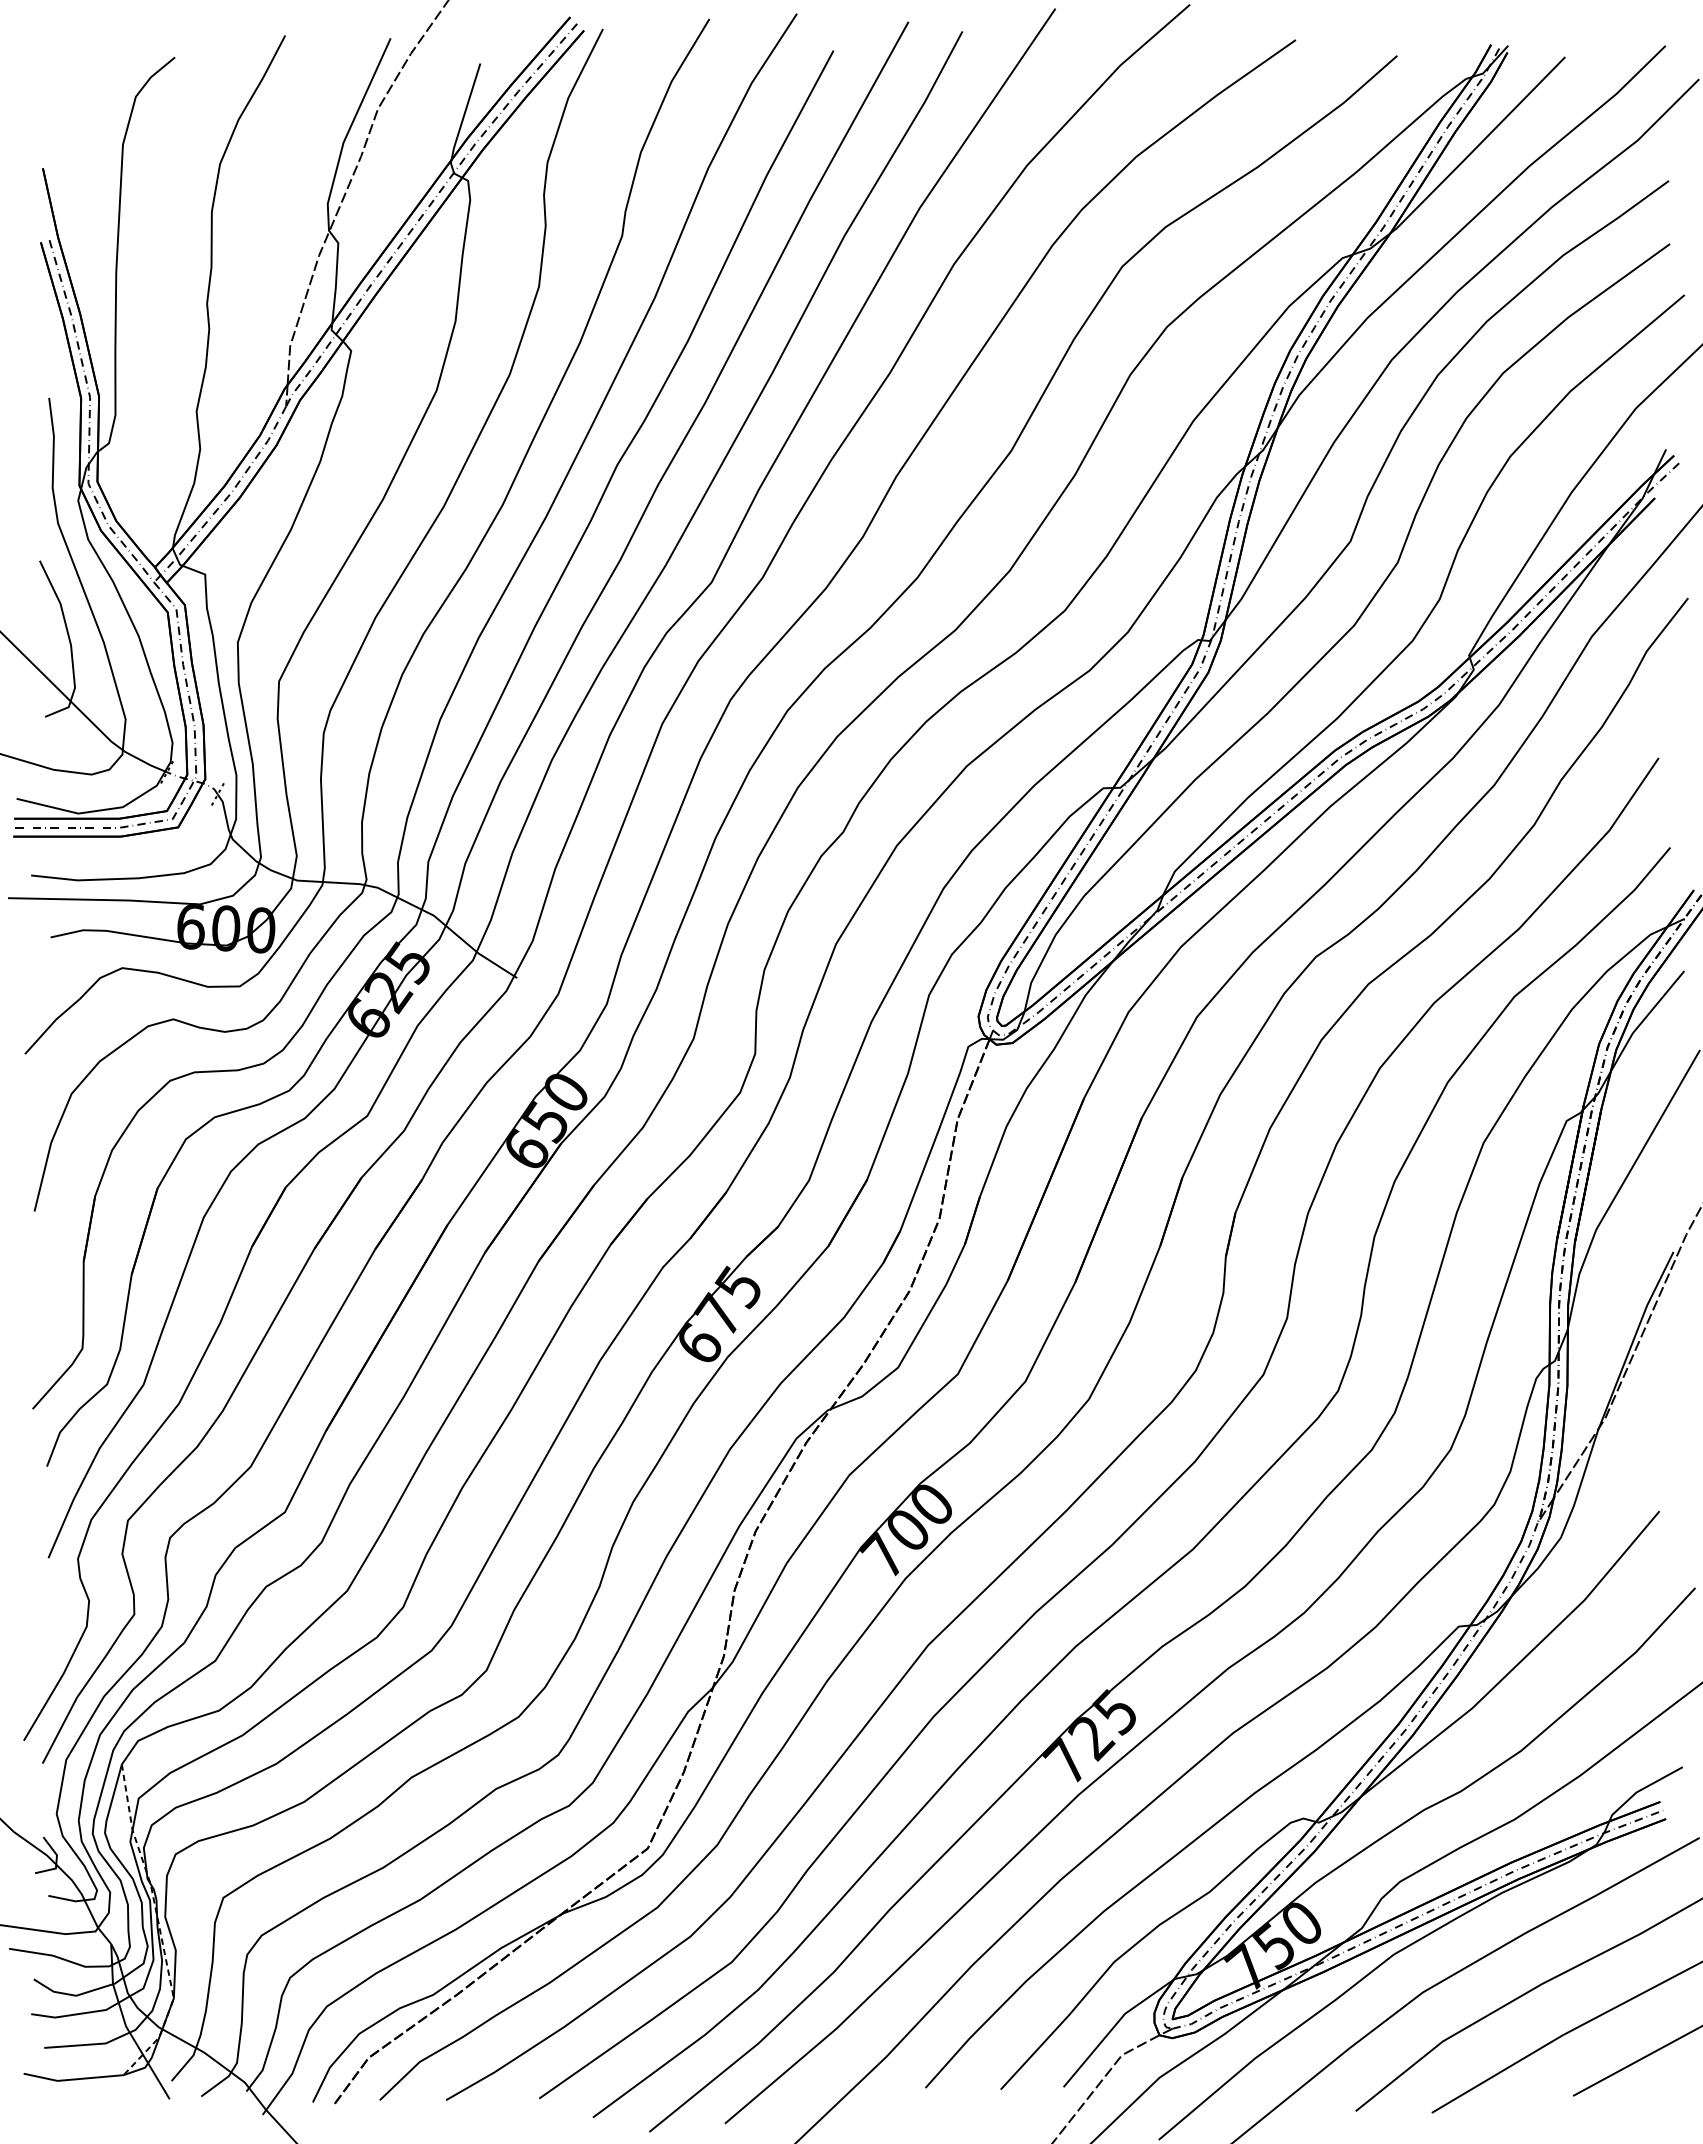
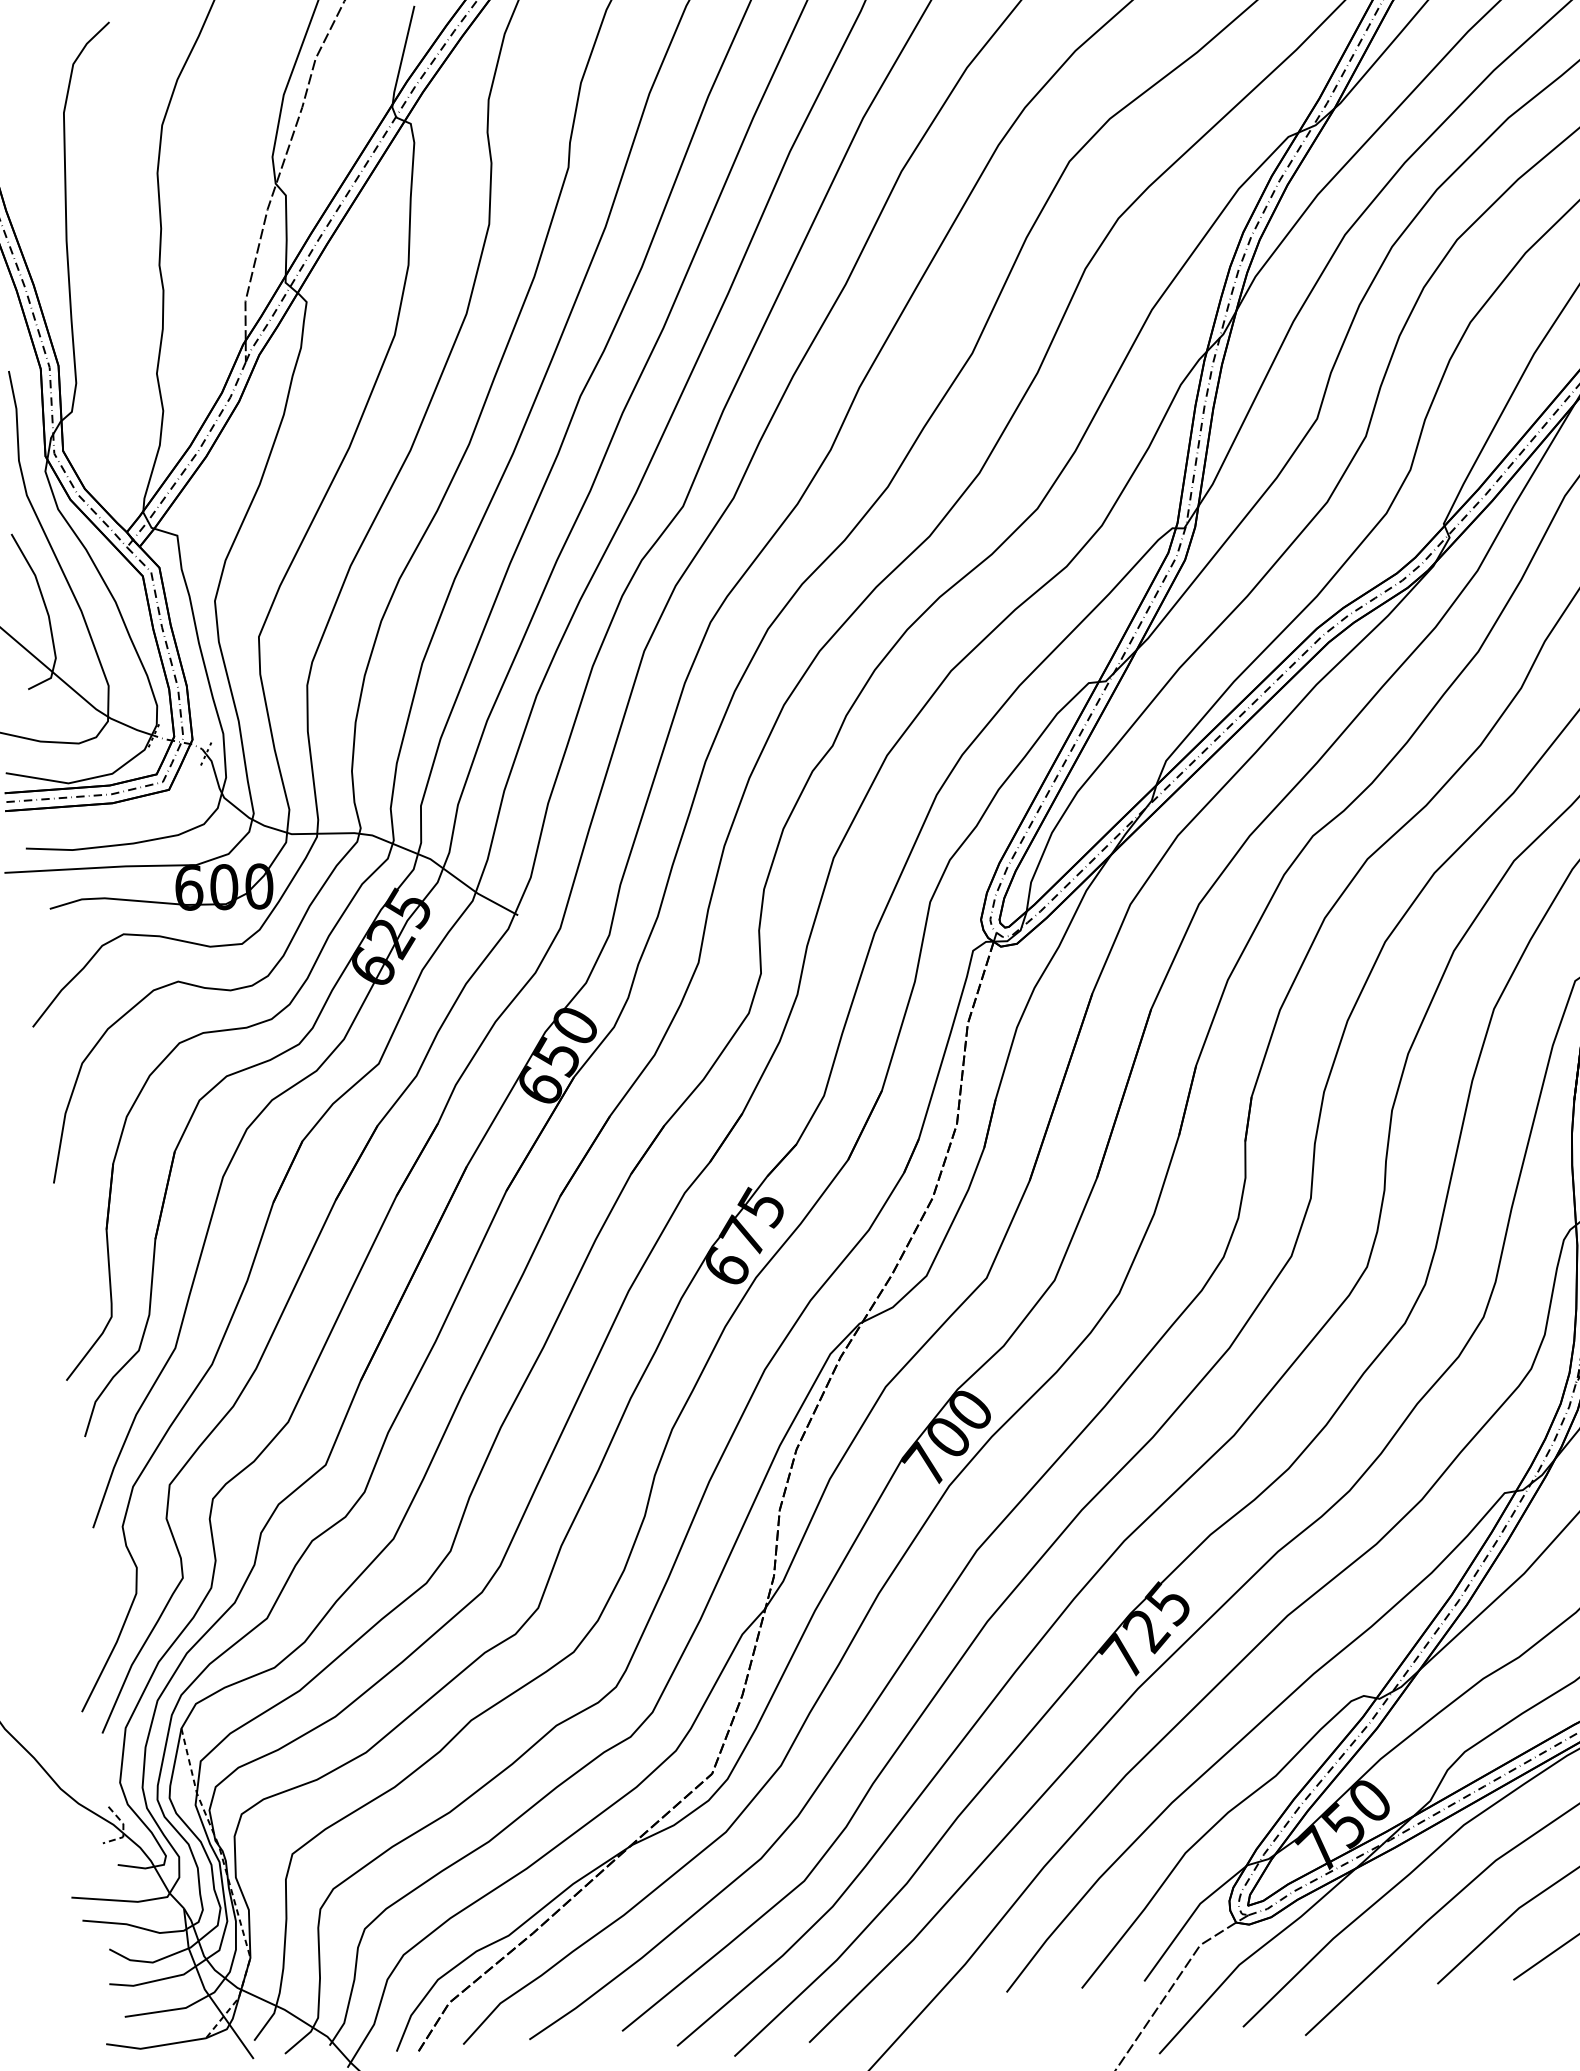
line: (56, 1861) -> (123, 1830), solid -> dashed

